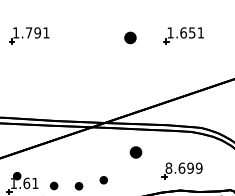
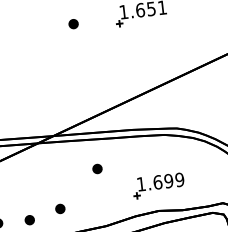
part: (130, 37) -> (73, 23), size x0.62
part: (136, 152) -> (97, 168), size x0.62
text: (168, 167) -> (140, 183), 8.699 -> 1.699

